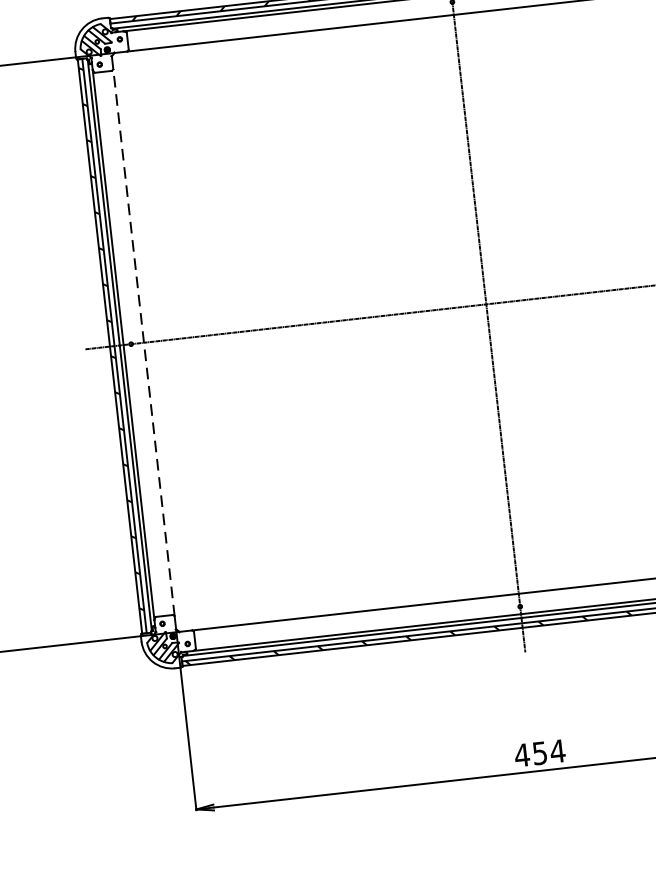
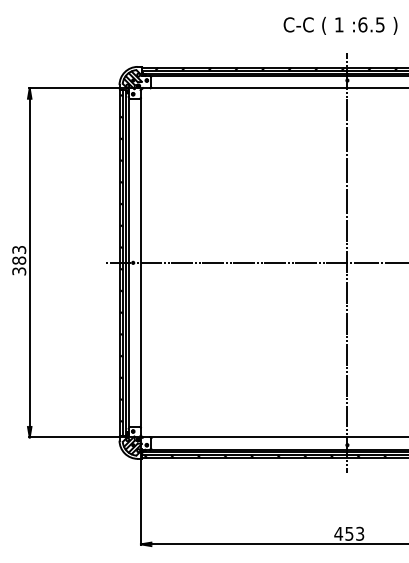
line: (143, 342) -> (140, 262), dashed -> solid
text: (556, 750) -> (359, 533), 454 -> 453

